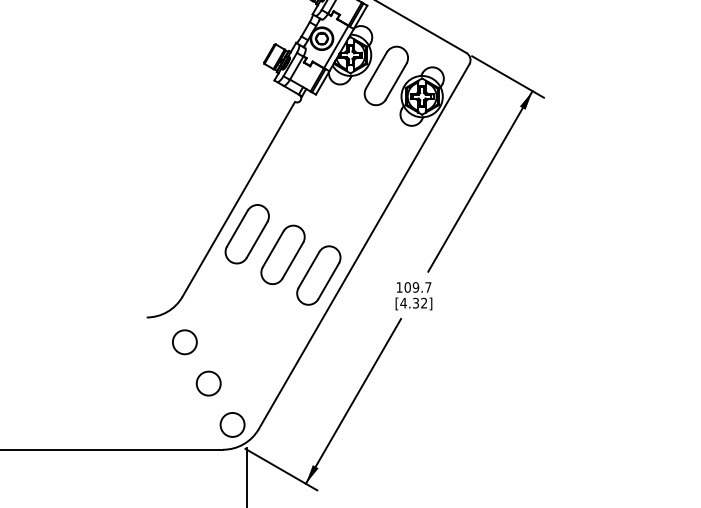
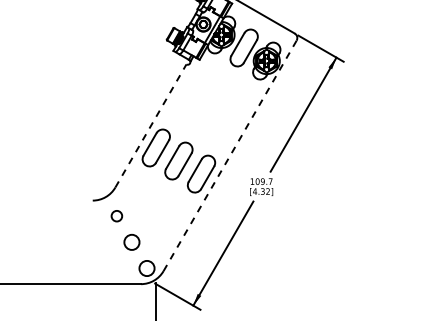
line: (239, 198) -> (151, 125), solid -> dashed
line: (364, 246) -> (230, 155), solid -> dashed
circle: (184, 341) -> (116, 215), size x0.7

